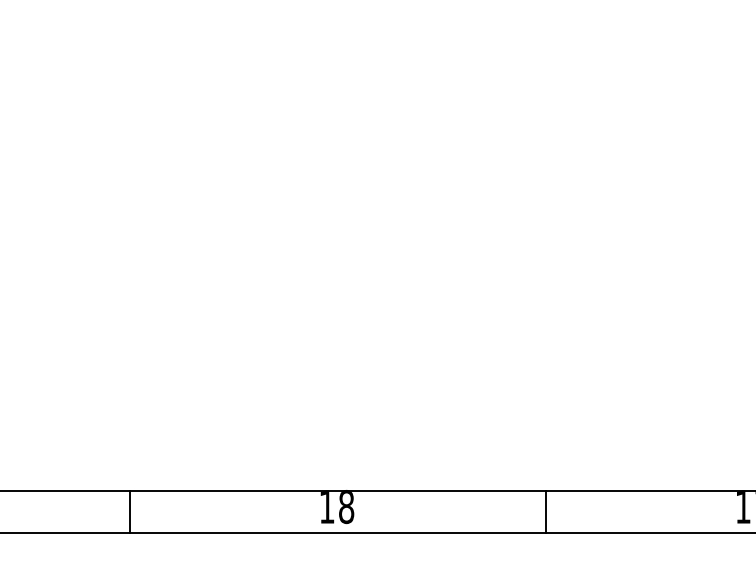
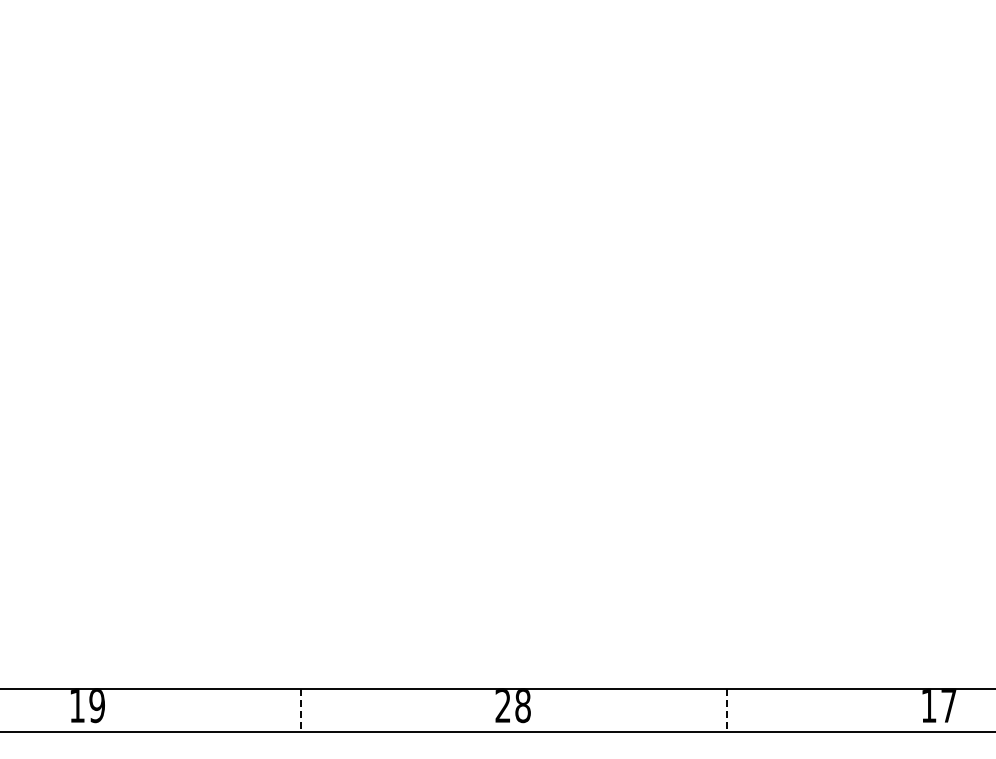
text: (326, 507) -> (502, 706), 18 -> 28
line: (129, 512) -> (300, 711), solid -> dashed
line: (545, 512) -> (726, 711), solid -> dashed

